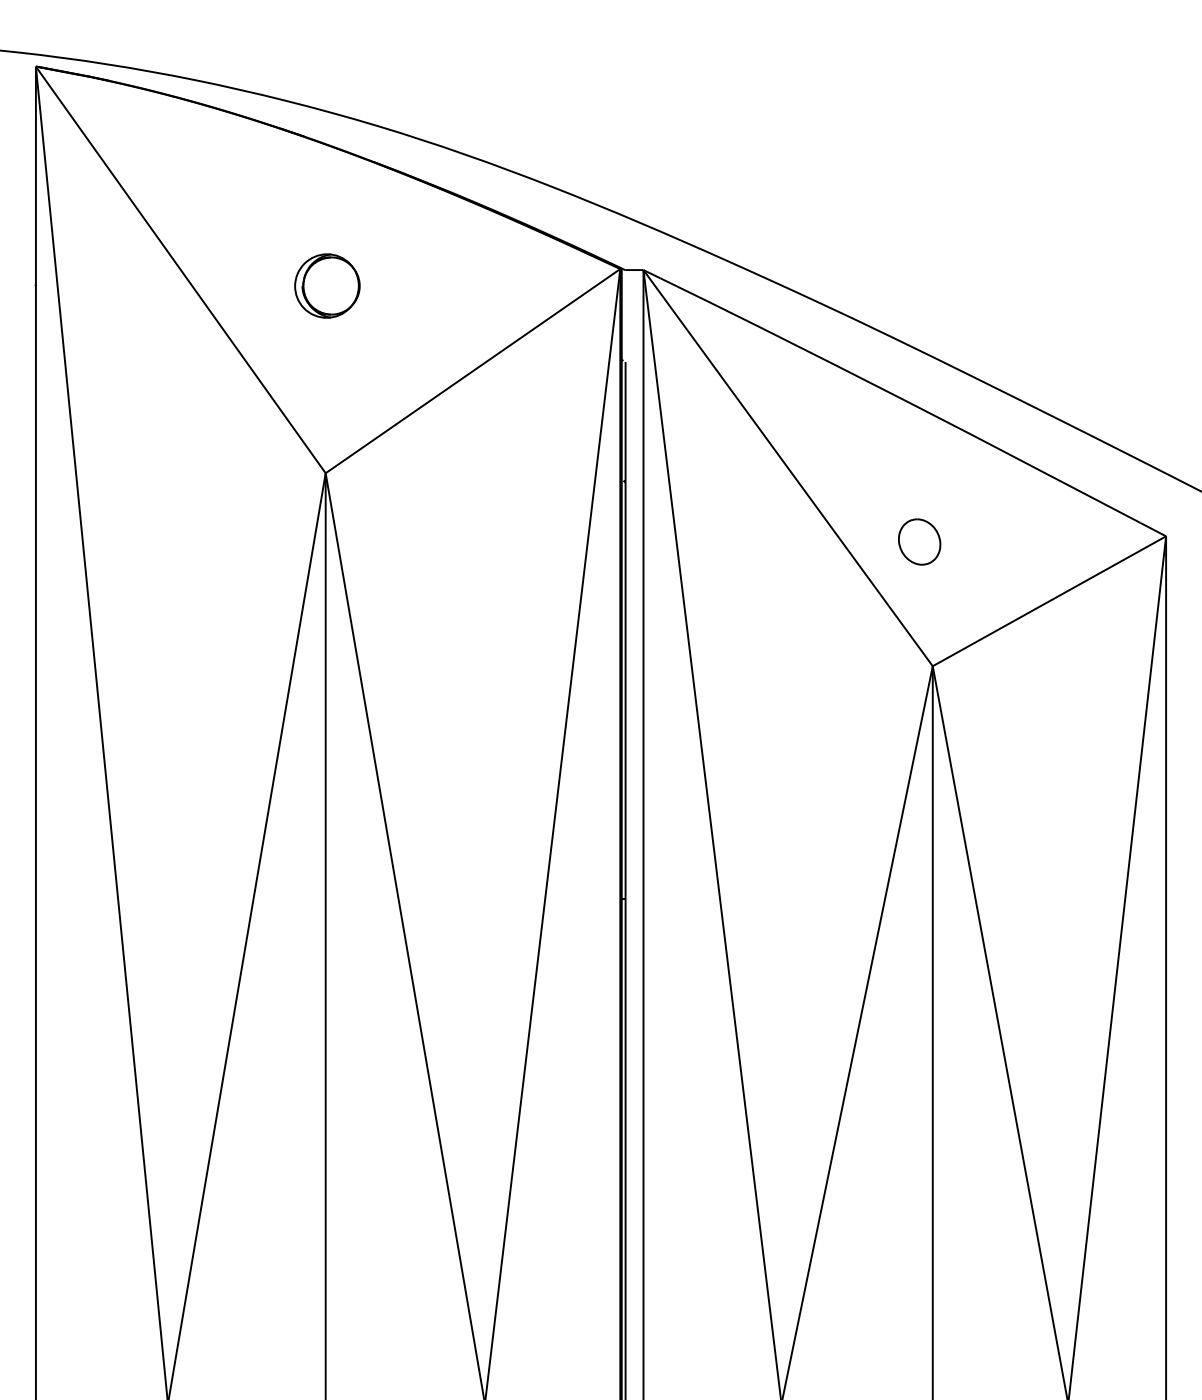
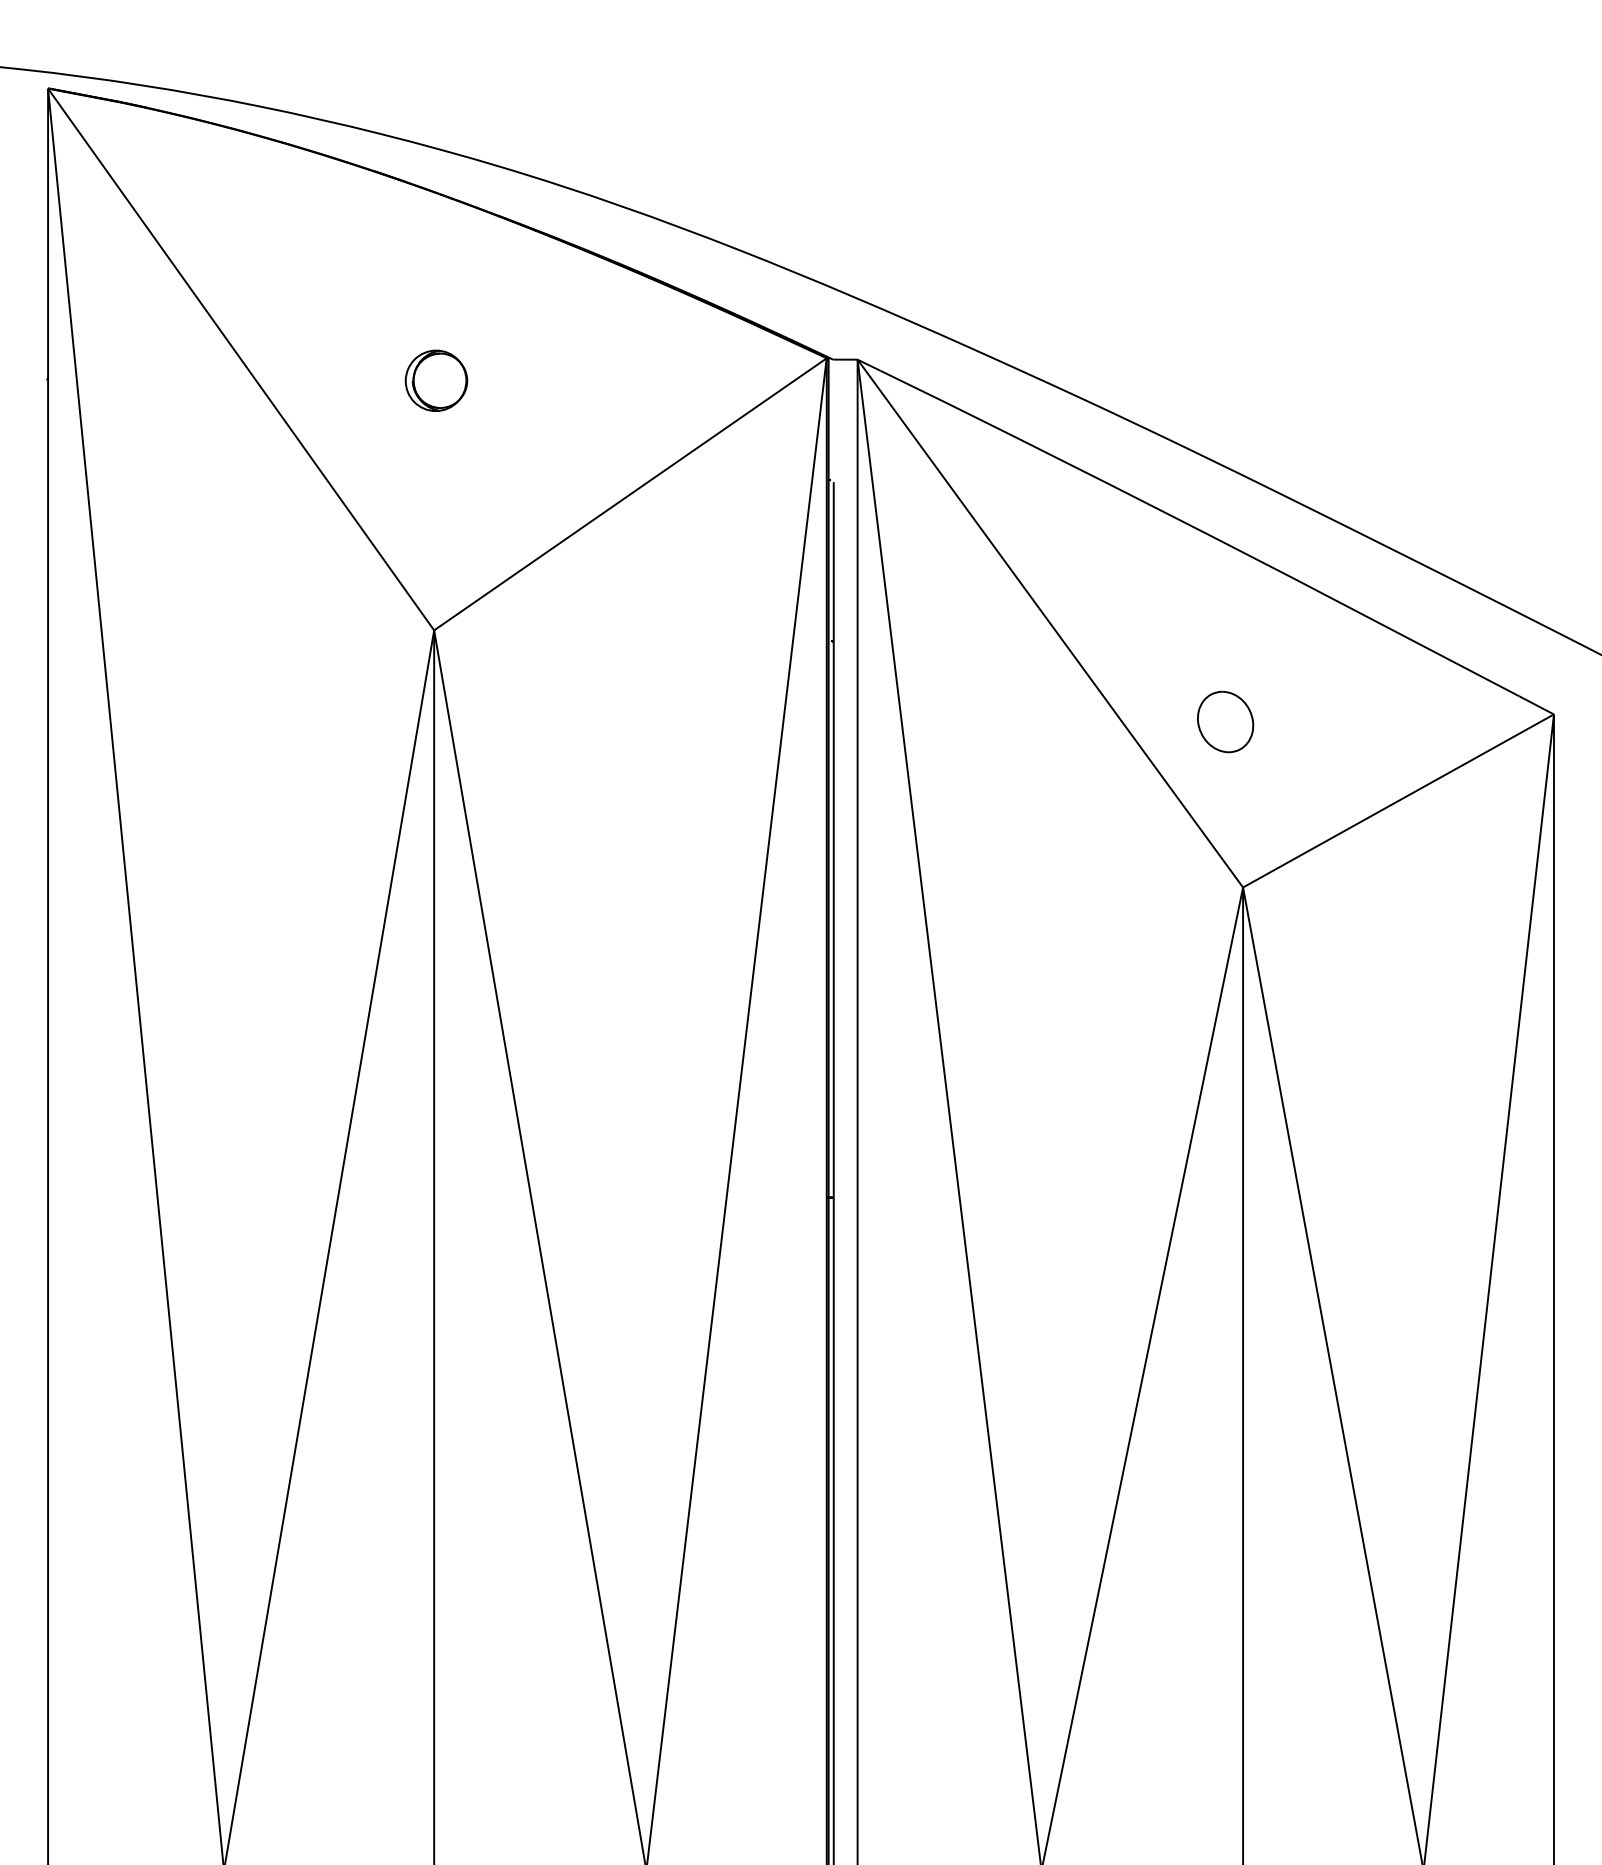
part: (327, 285) -> (436, 380), size x0.71

